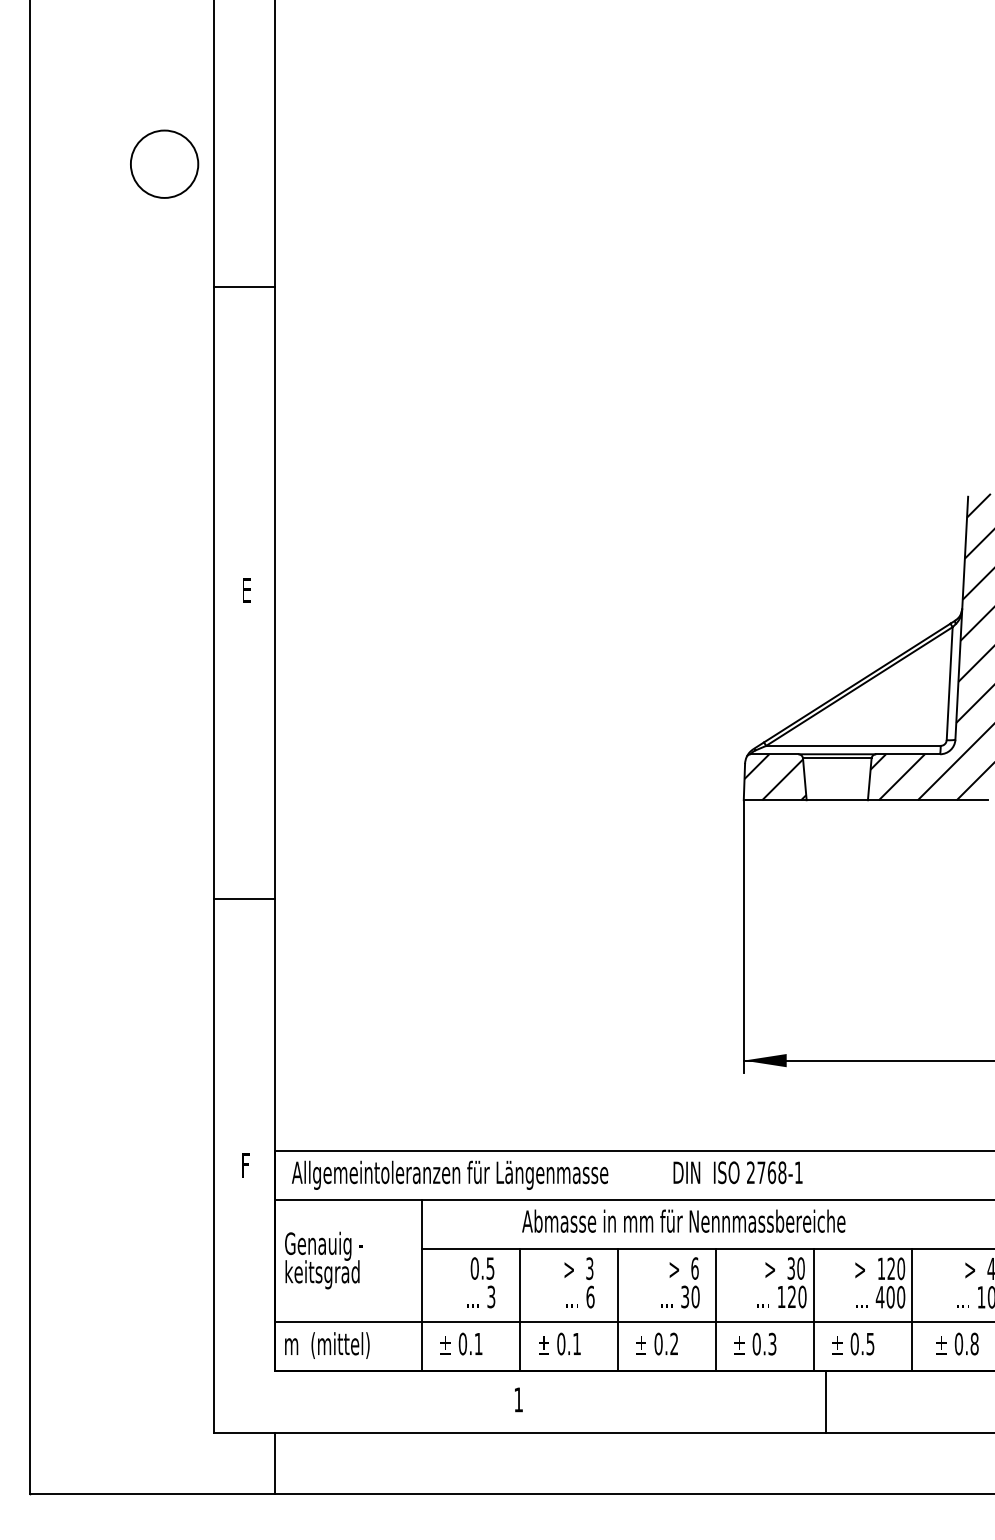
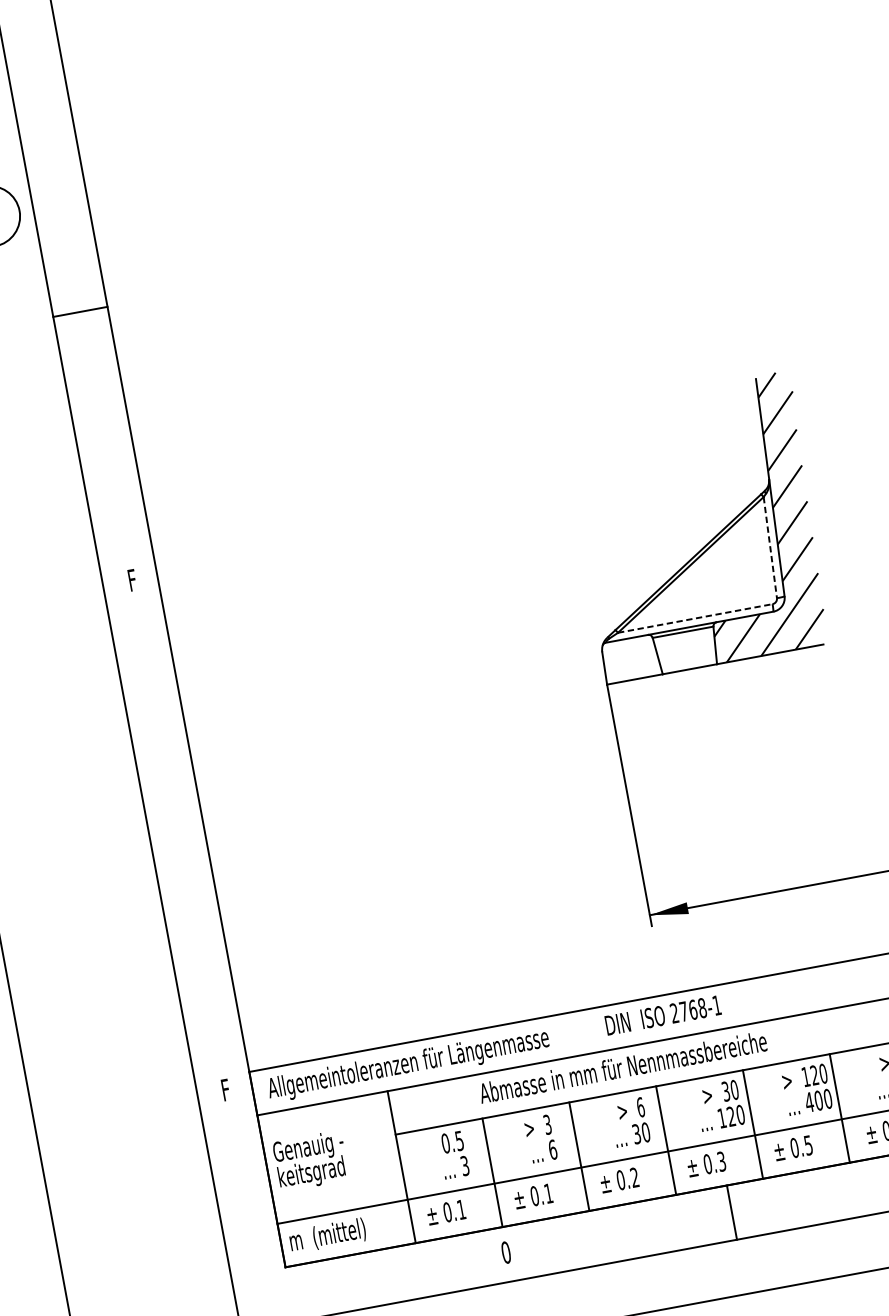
text: (247, 591) -> (133, 581), E -> F
line: (949, 683) -> (770, 547), solid -> dashed
line: (853, 745) -> (695, 618), solid -> dashed
hatch: (775, 777) -> (631, 659), removed
line: (243, 899) -> (180, 854), removed
text: (518, 1399) -> (505, 1252), 1 -> 0
line: (826, 1401) -> (732, 1212), moved

